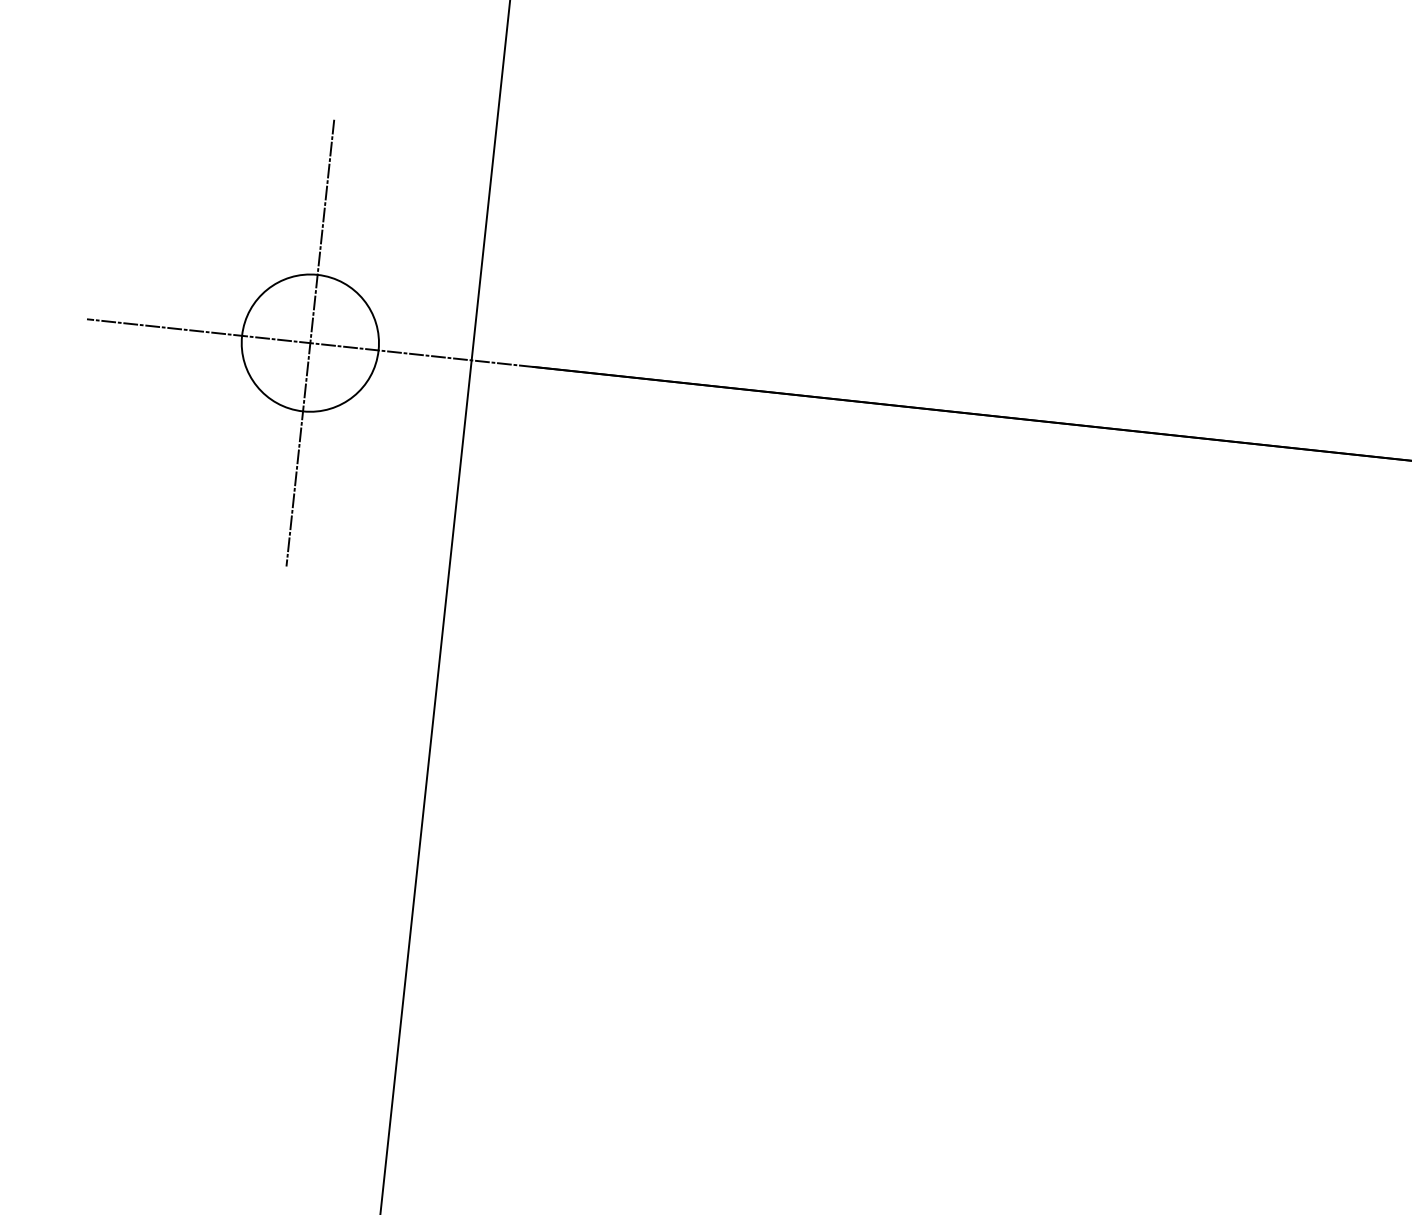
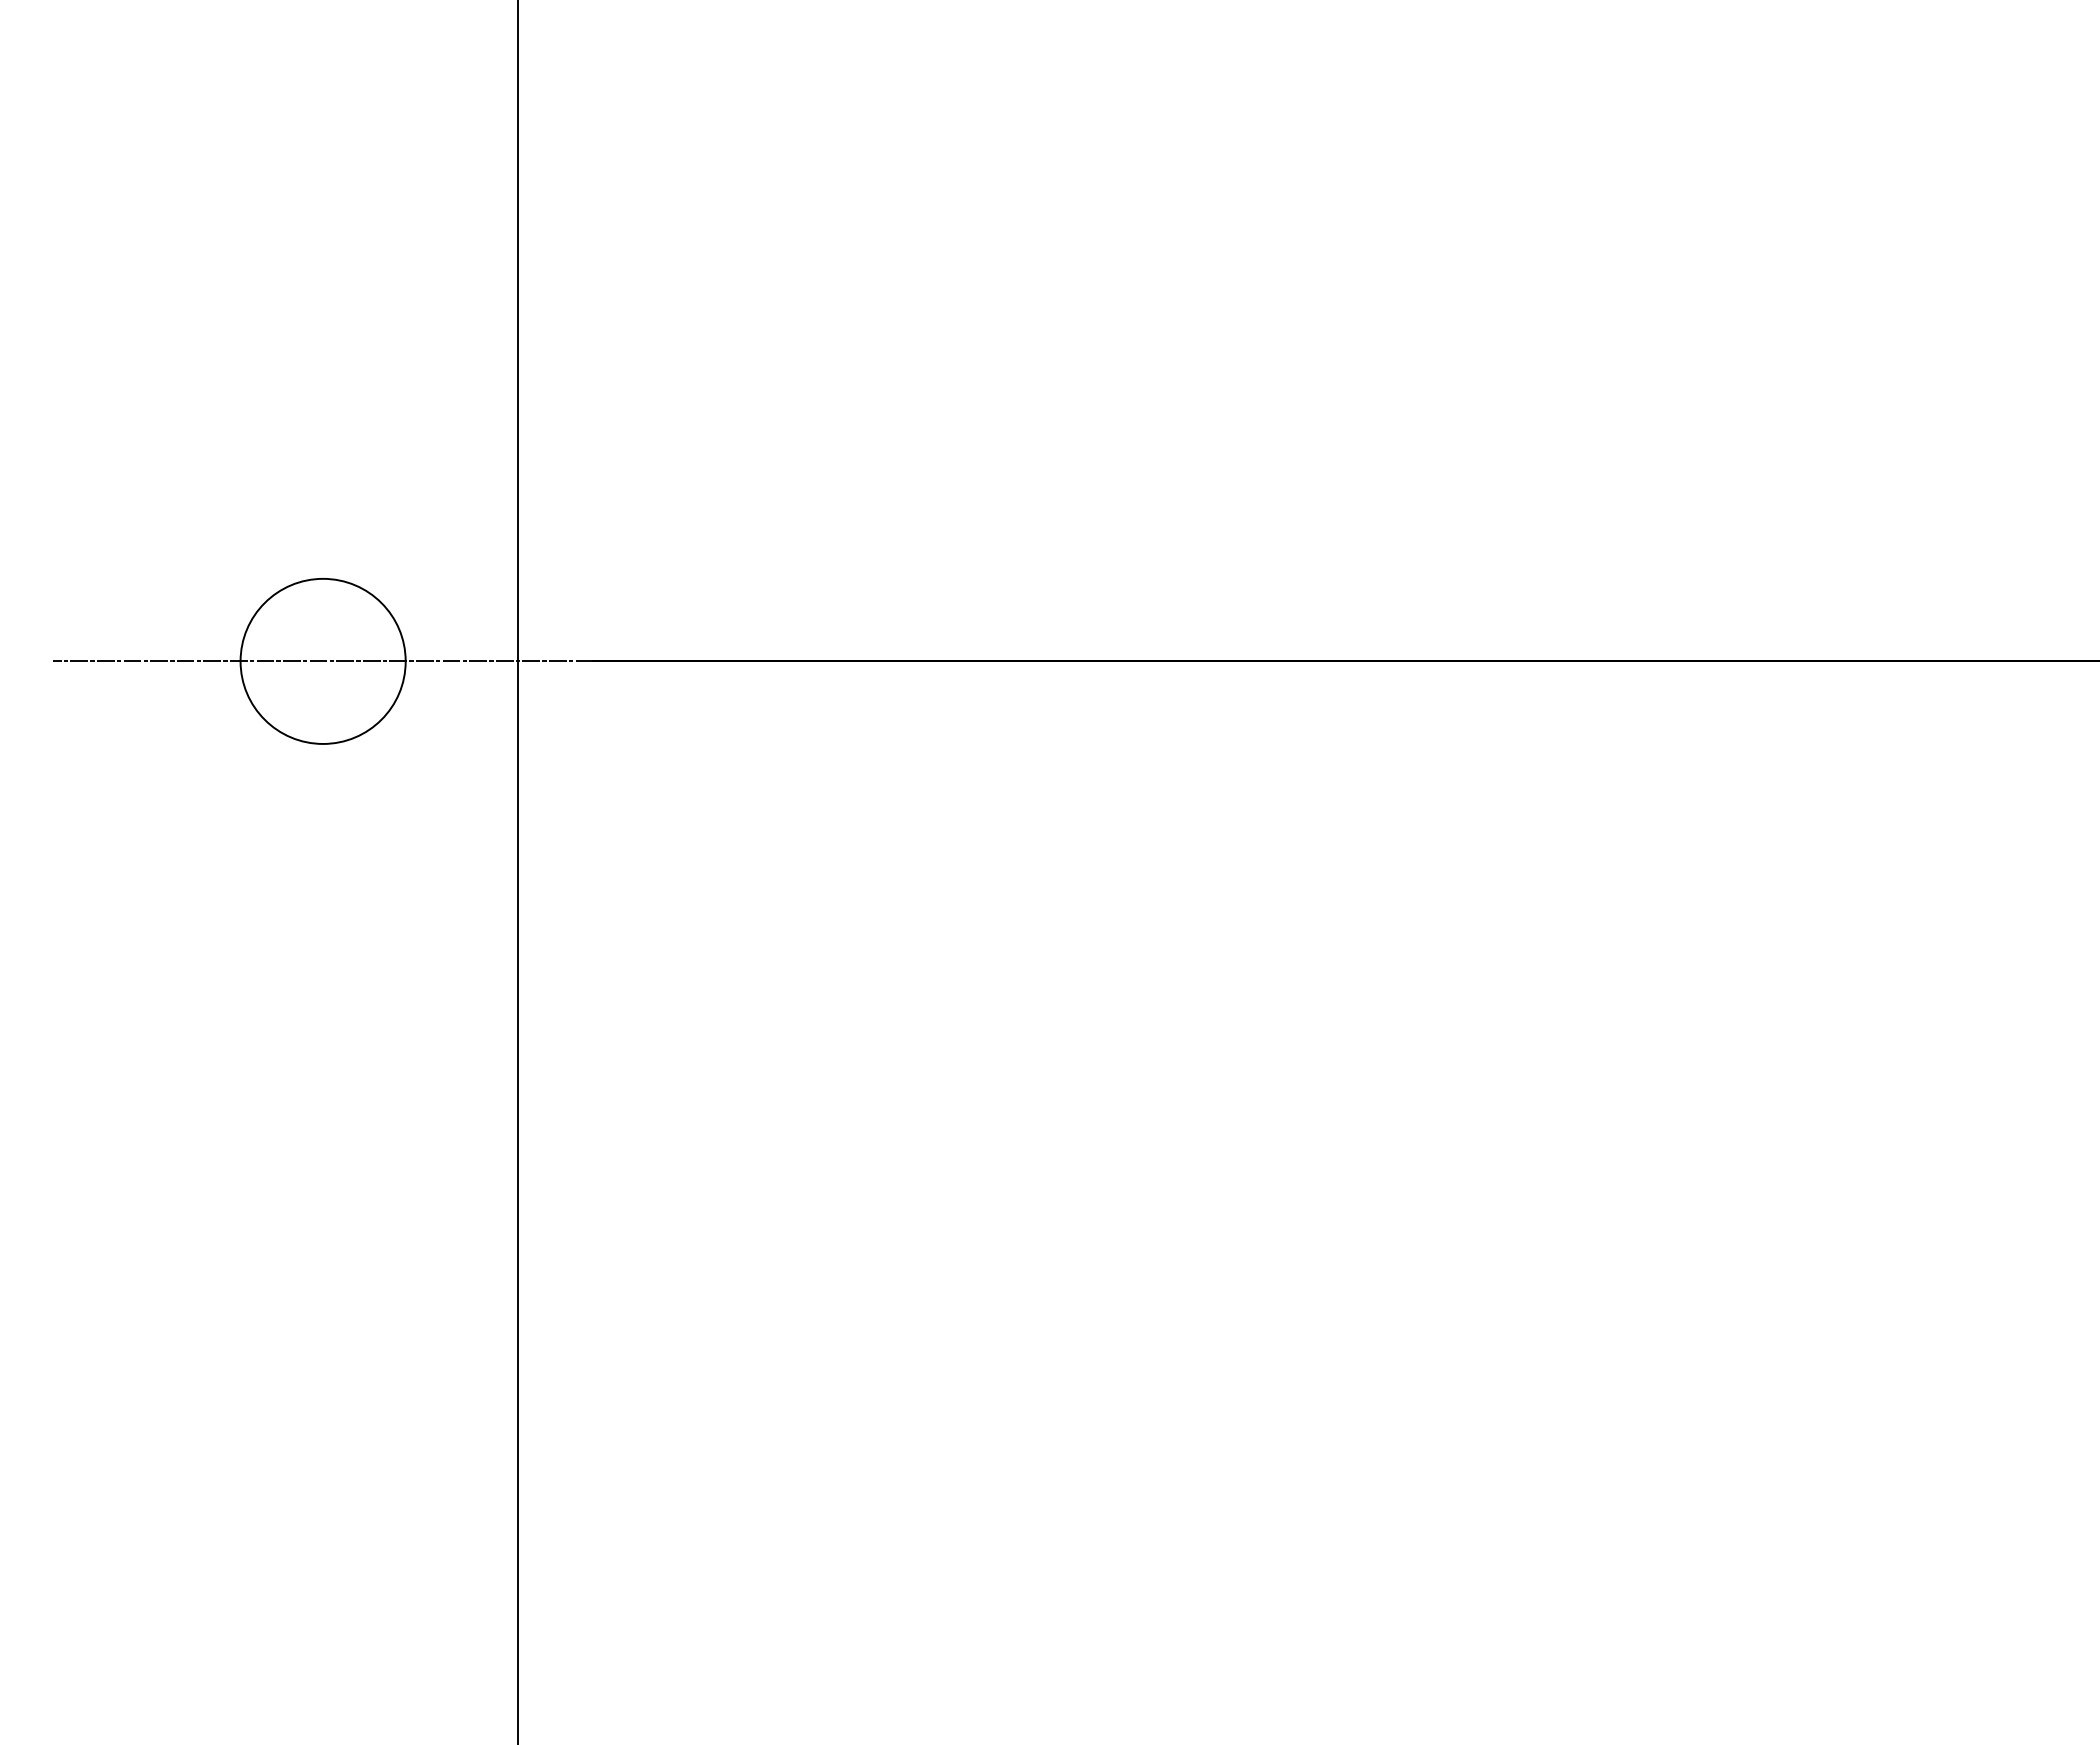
line: (310, 343) -> (323, 661), removed

